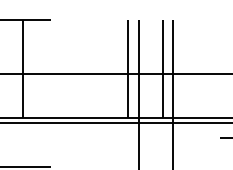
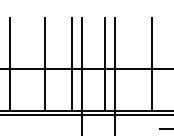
line: (62, 68) -> (9, 63), added
line: (99, 68) -> (44, 63), added
line: (213, 68) -> (152, 63), added

